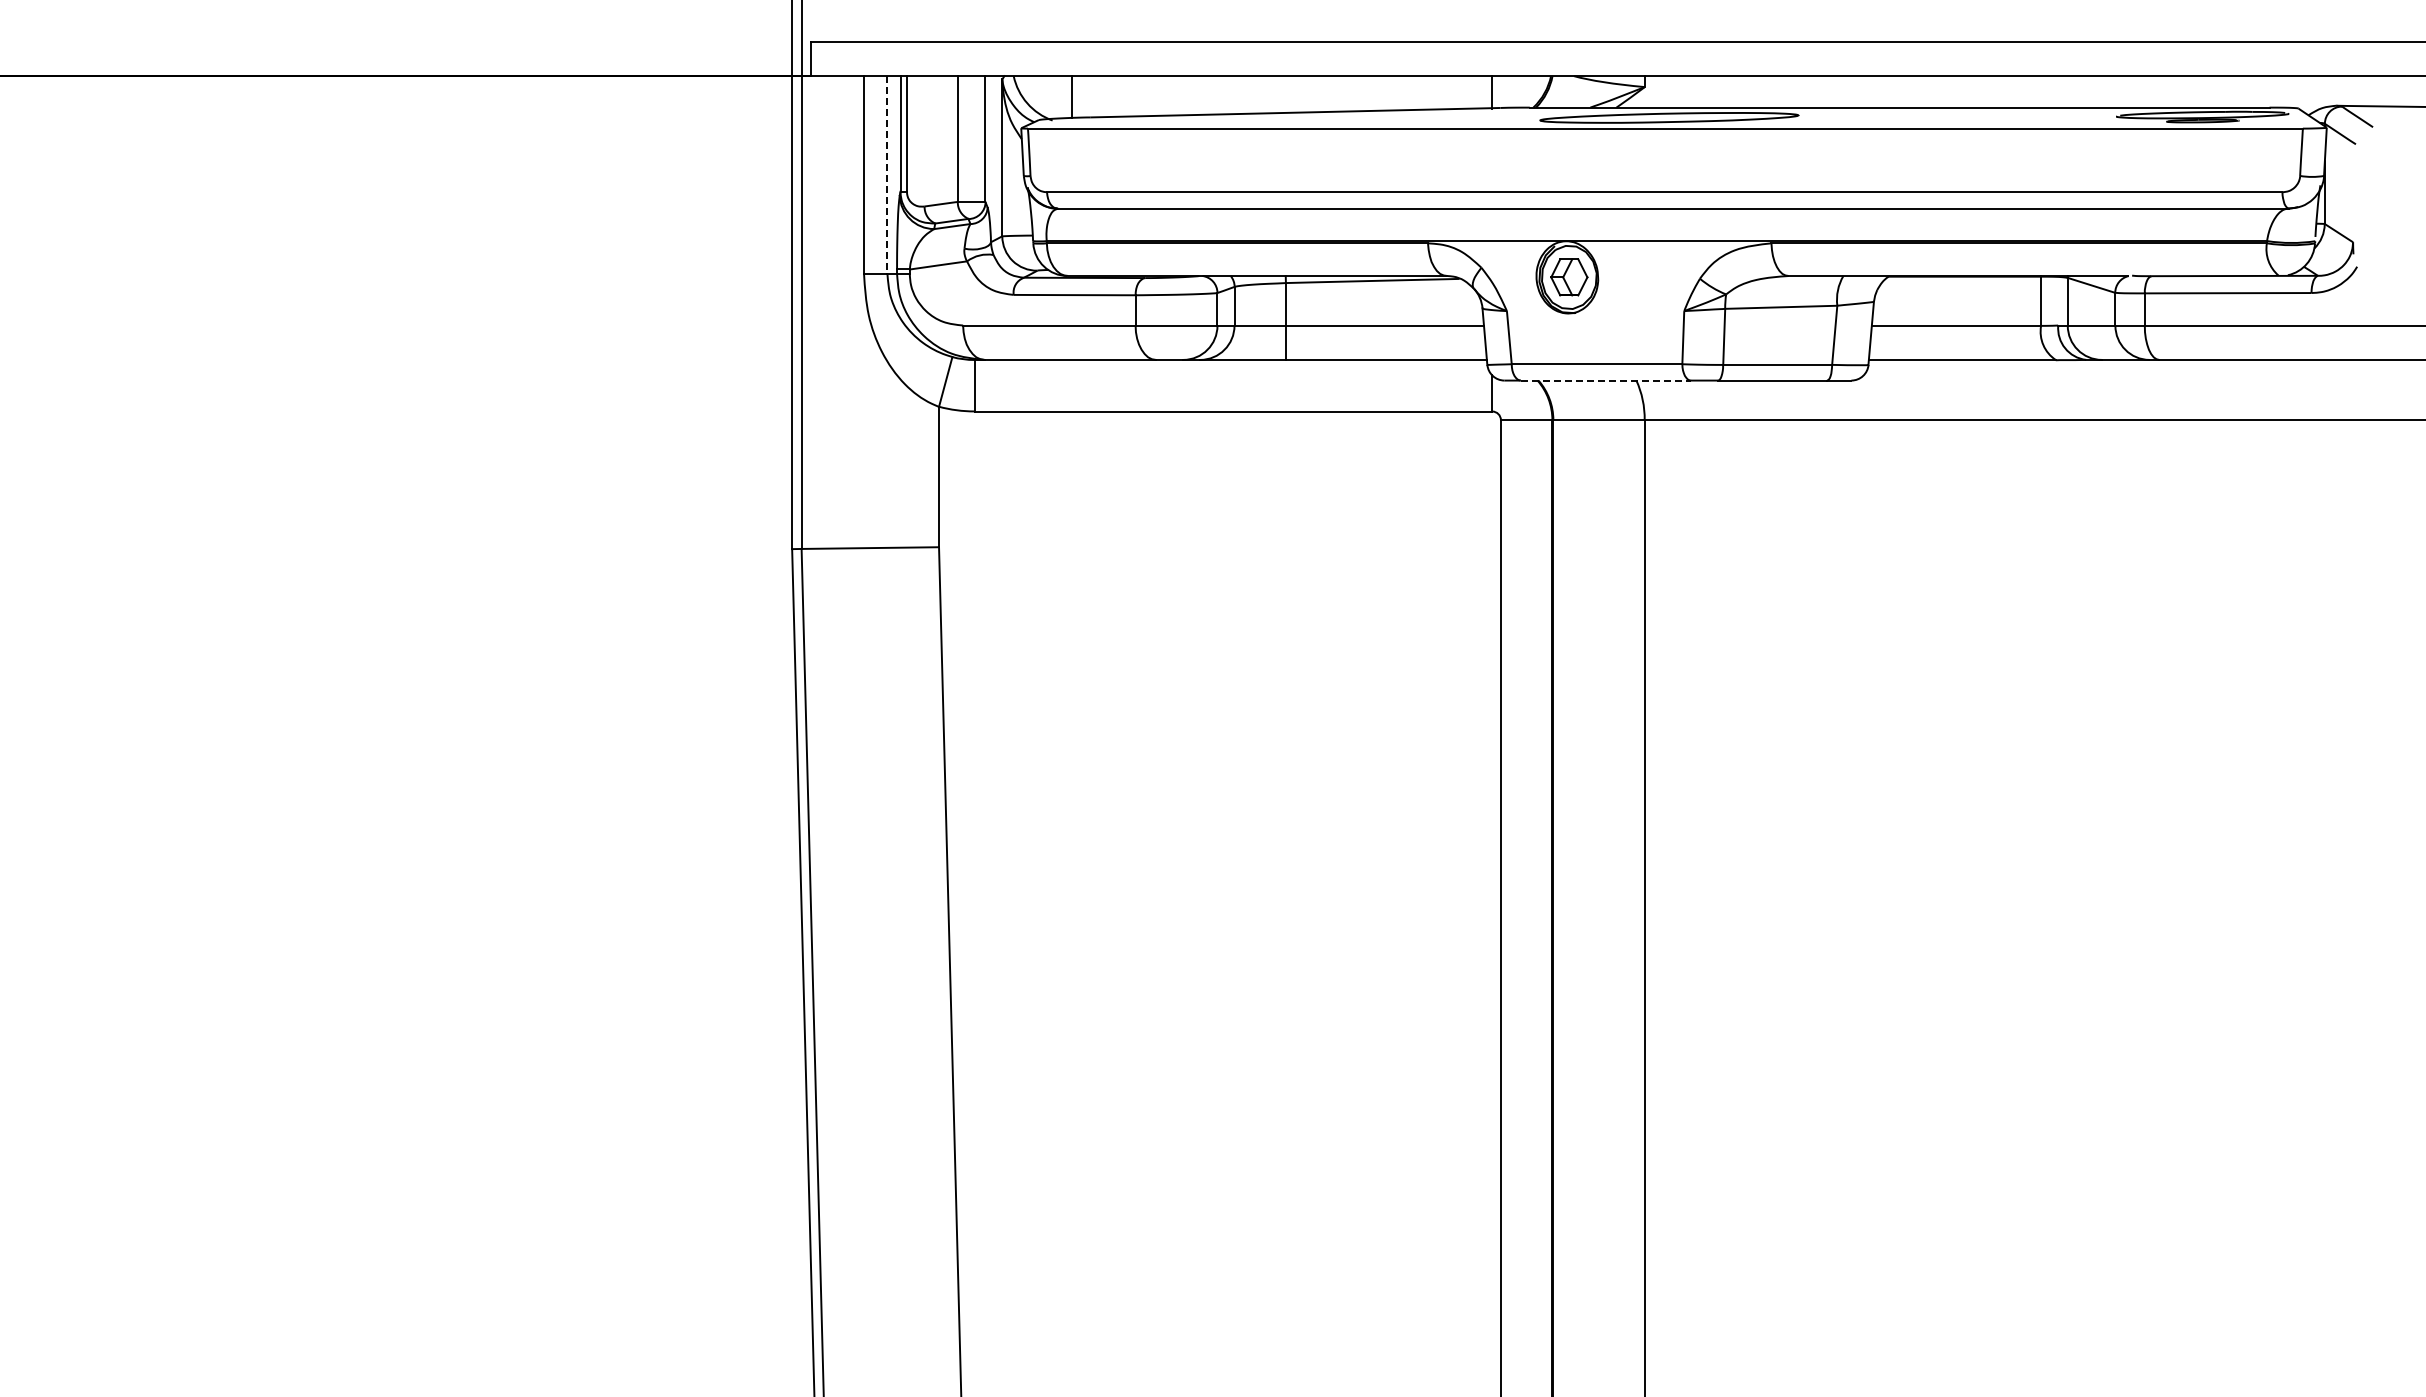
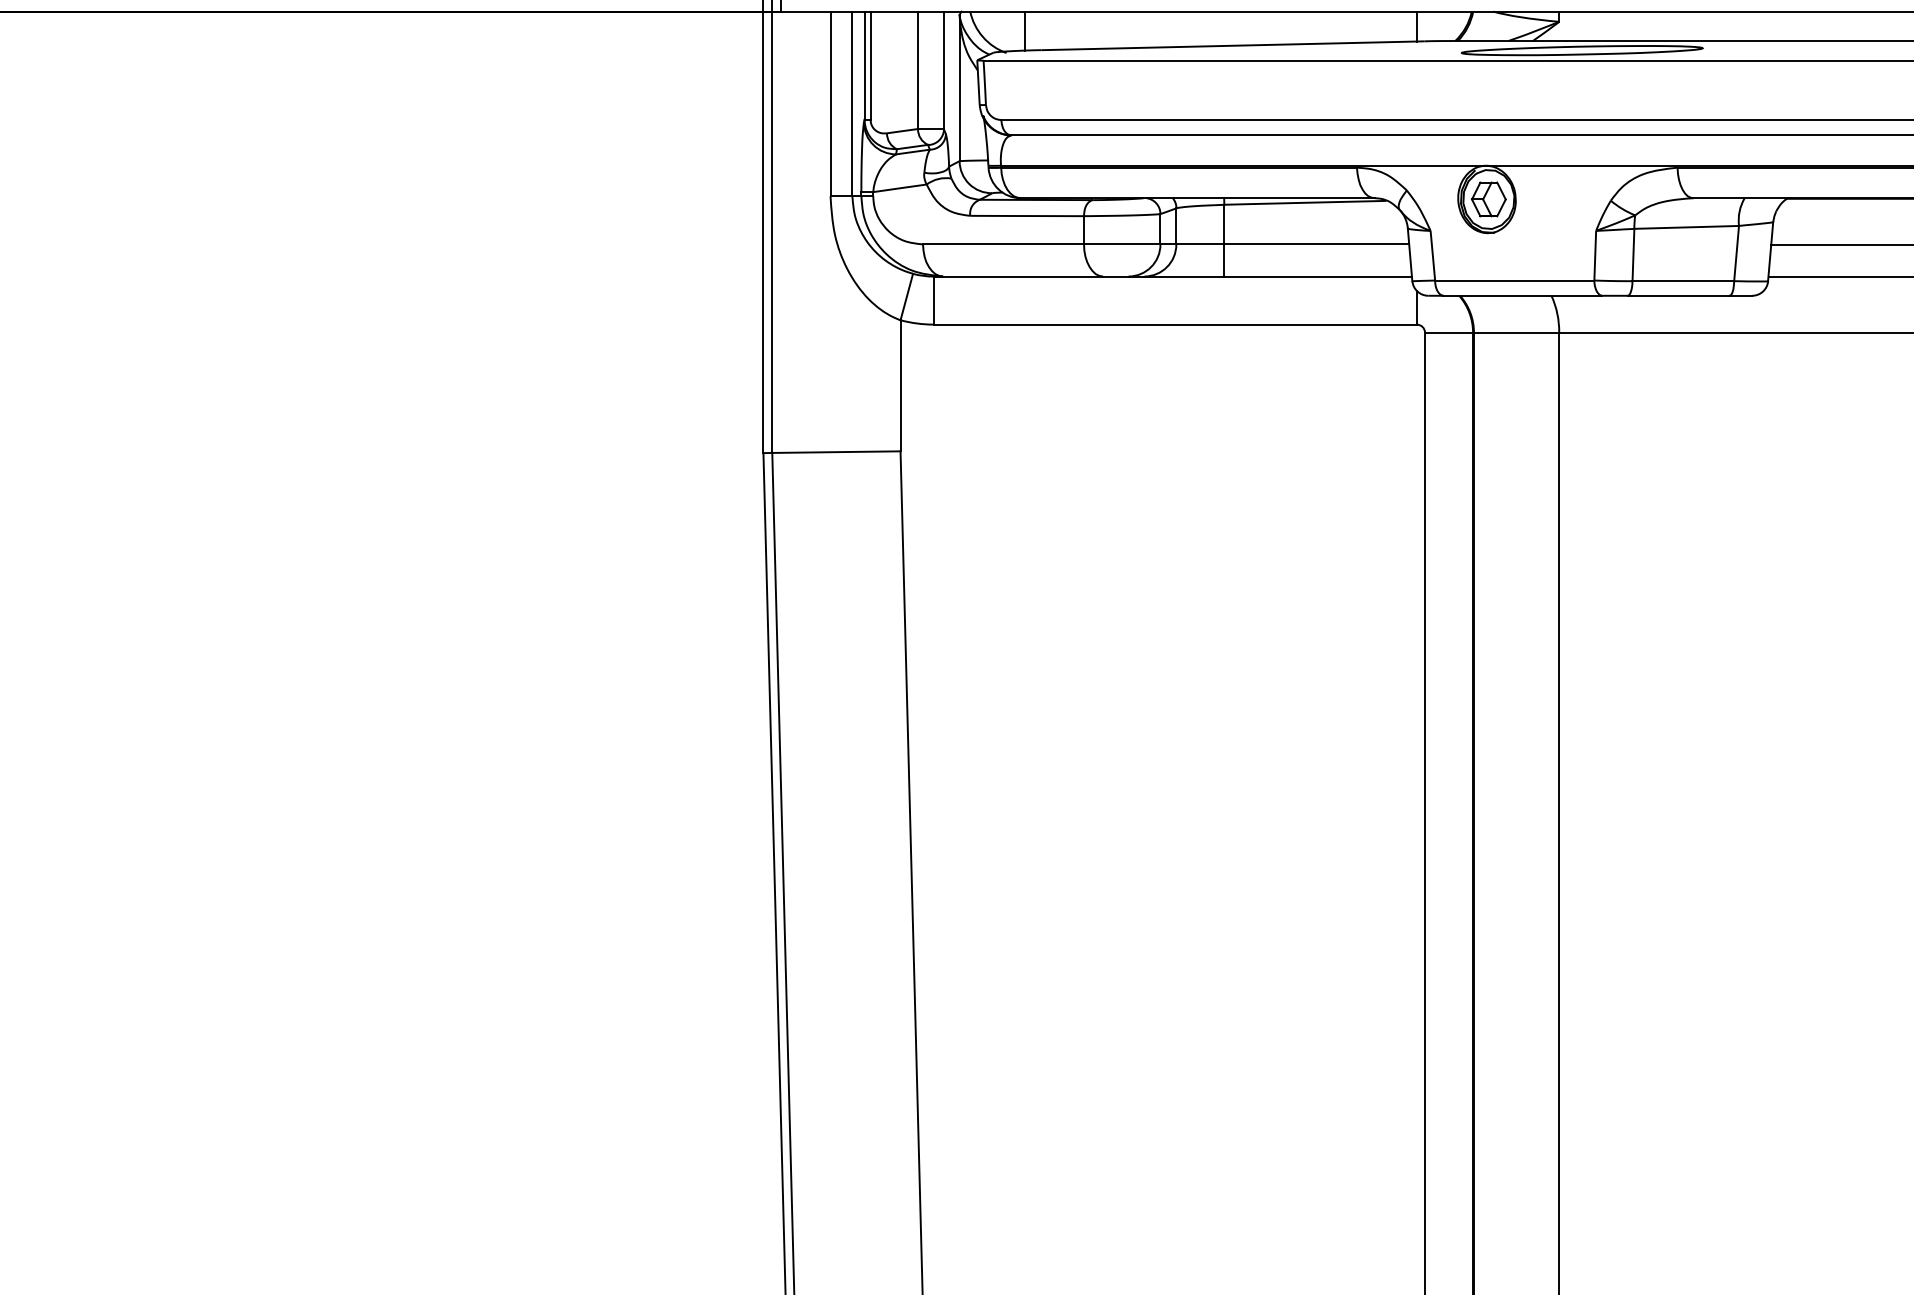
line: (887, 175) -> (852, 104), dashed -> solid
line: (1606, 380) -> (1523, 295), dashed -> solid

